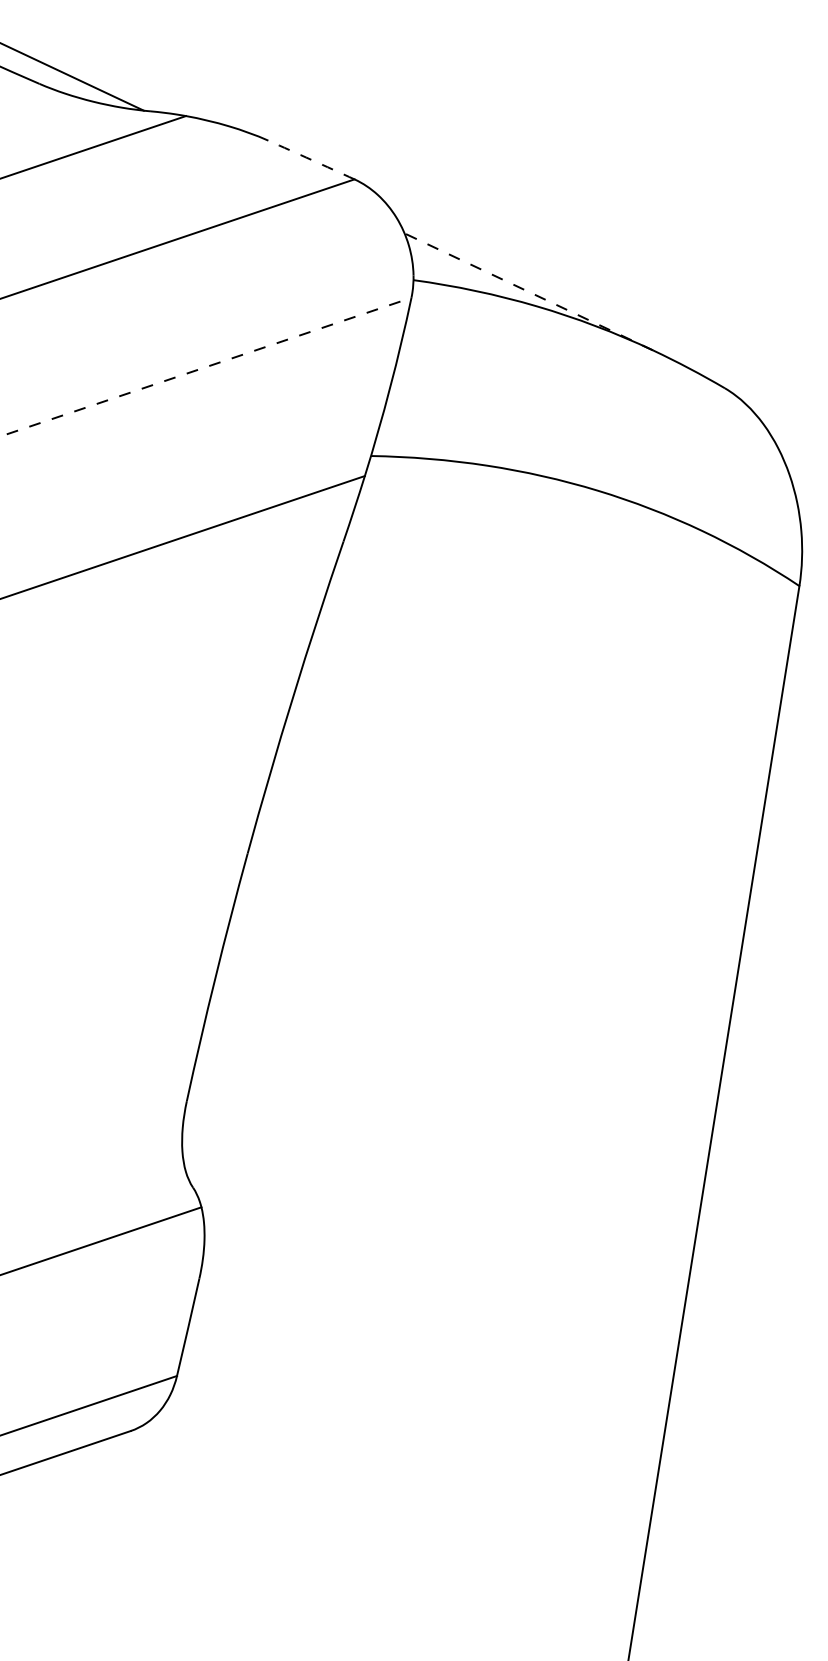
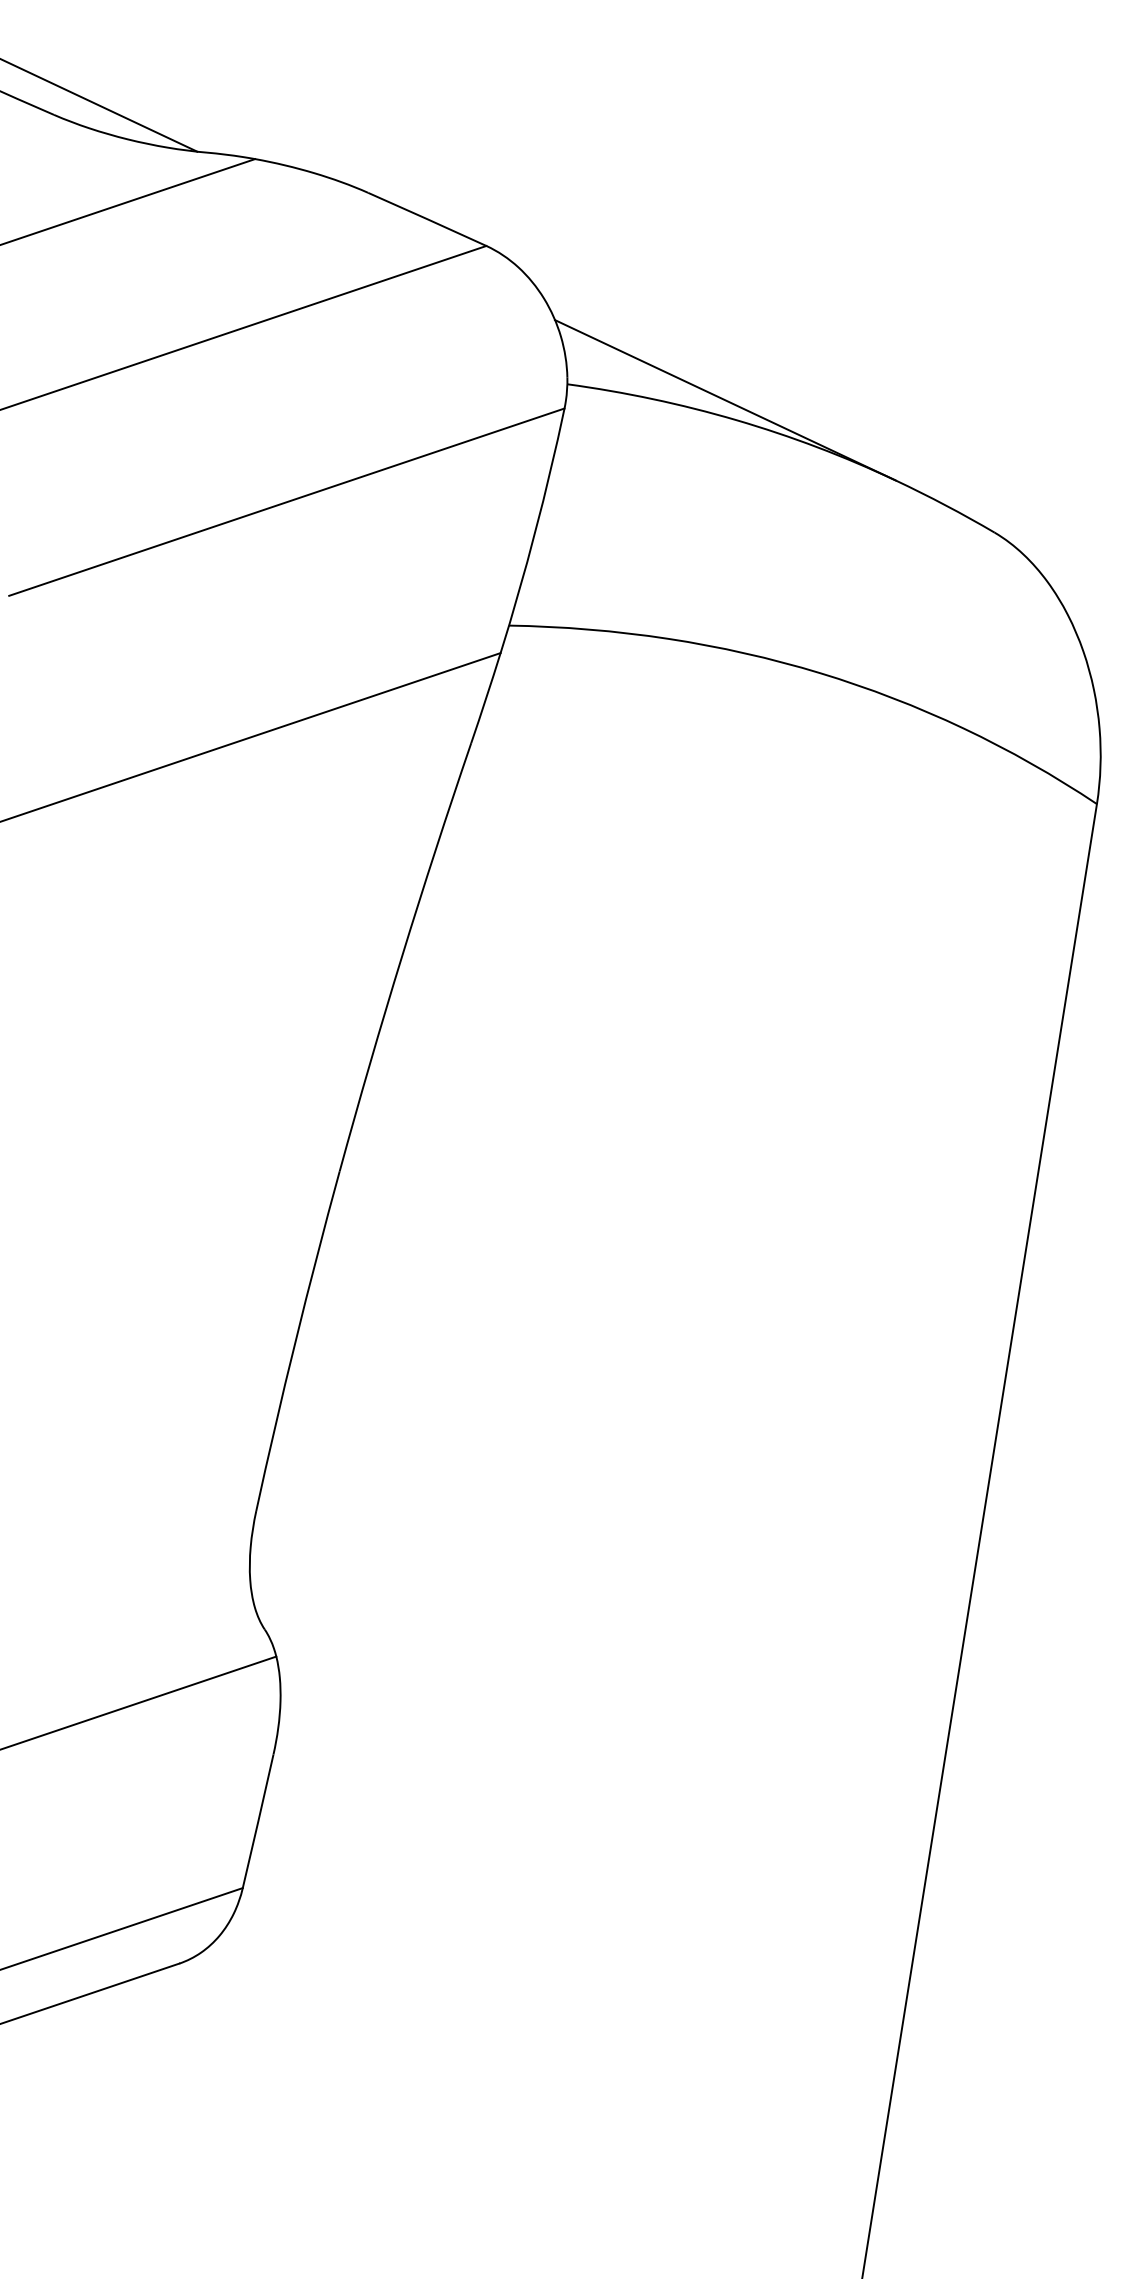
arc: (311, 160) -> (427, 219), dashed -> solid
line: (528, 291) -> (725, 400), dashed -> solid
line: (209, 366) -> (287, 502), dashed -> solid

